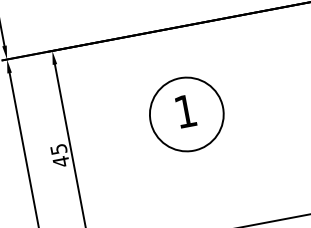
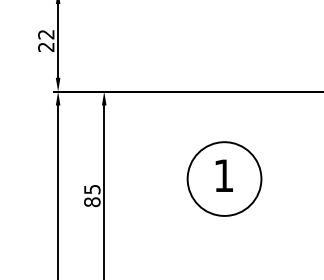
text: (61, 162) -> (92, 202), 45 -> 85

